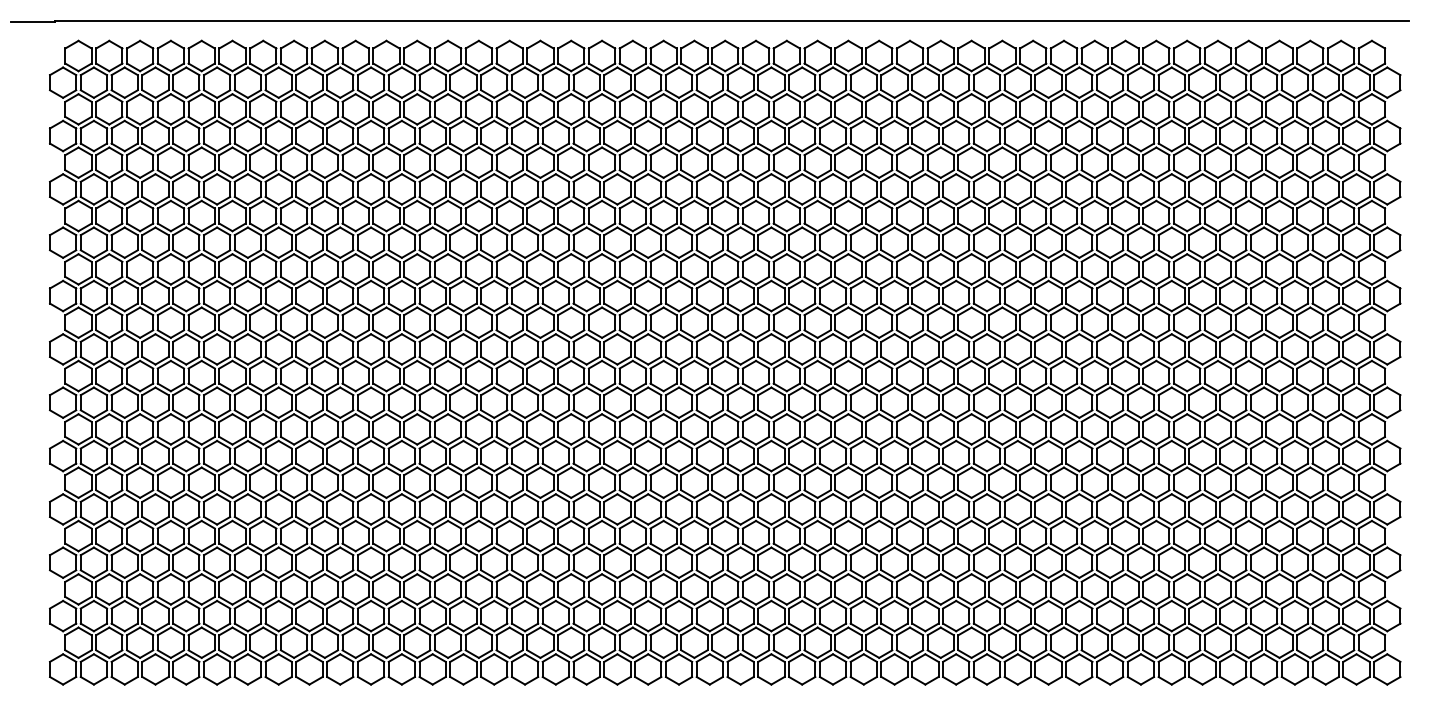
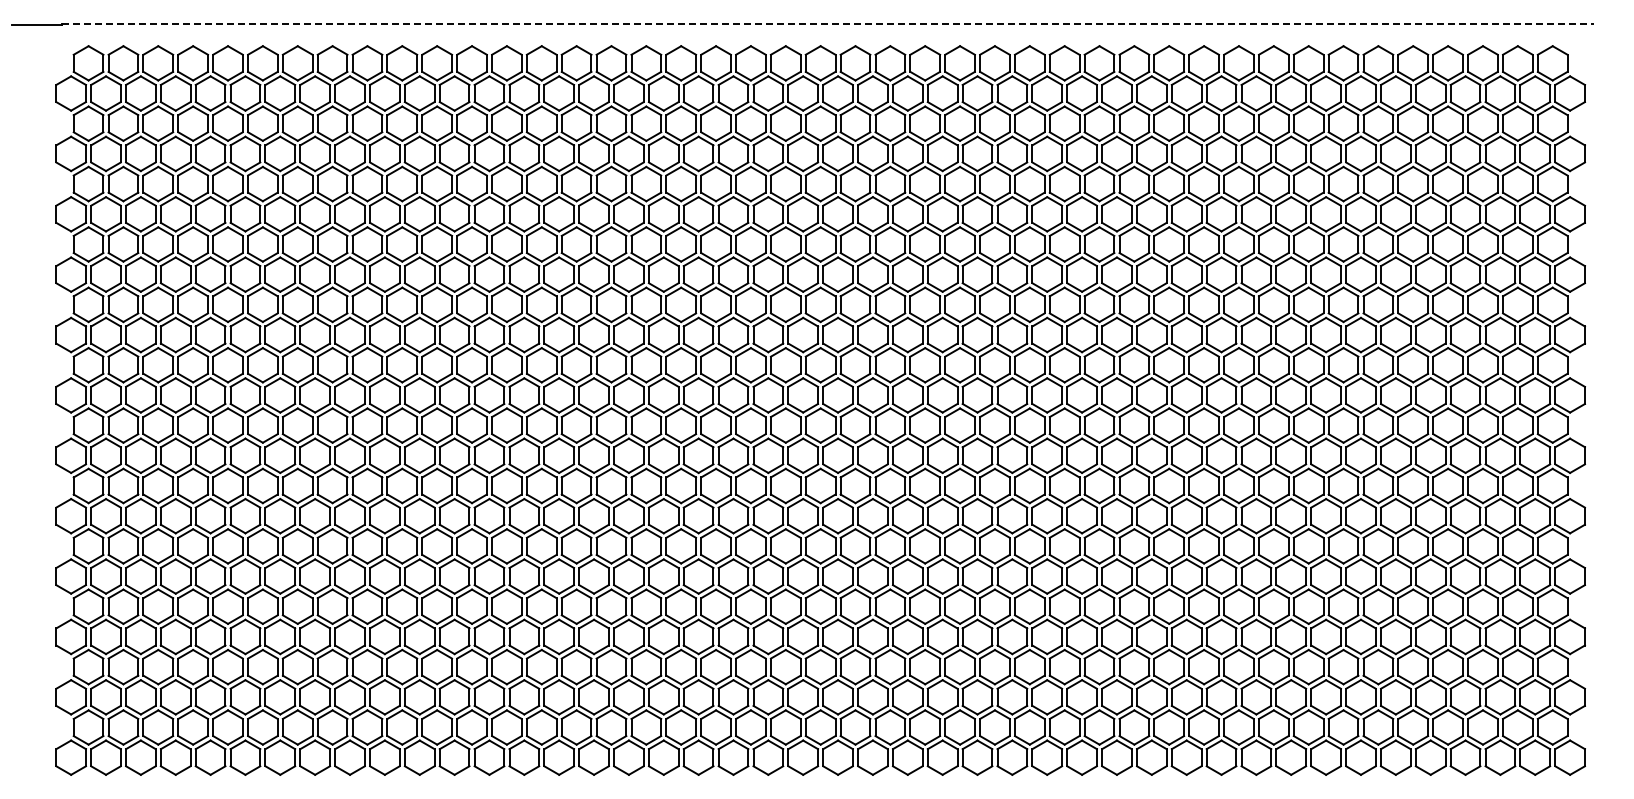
line: (732, 21) -> (828, 24), solid -> dashed

